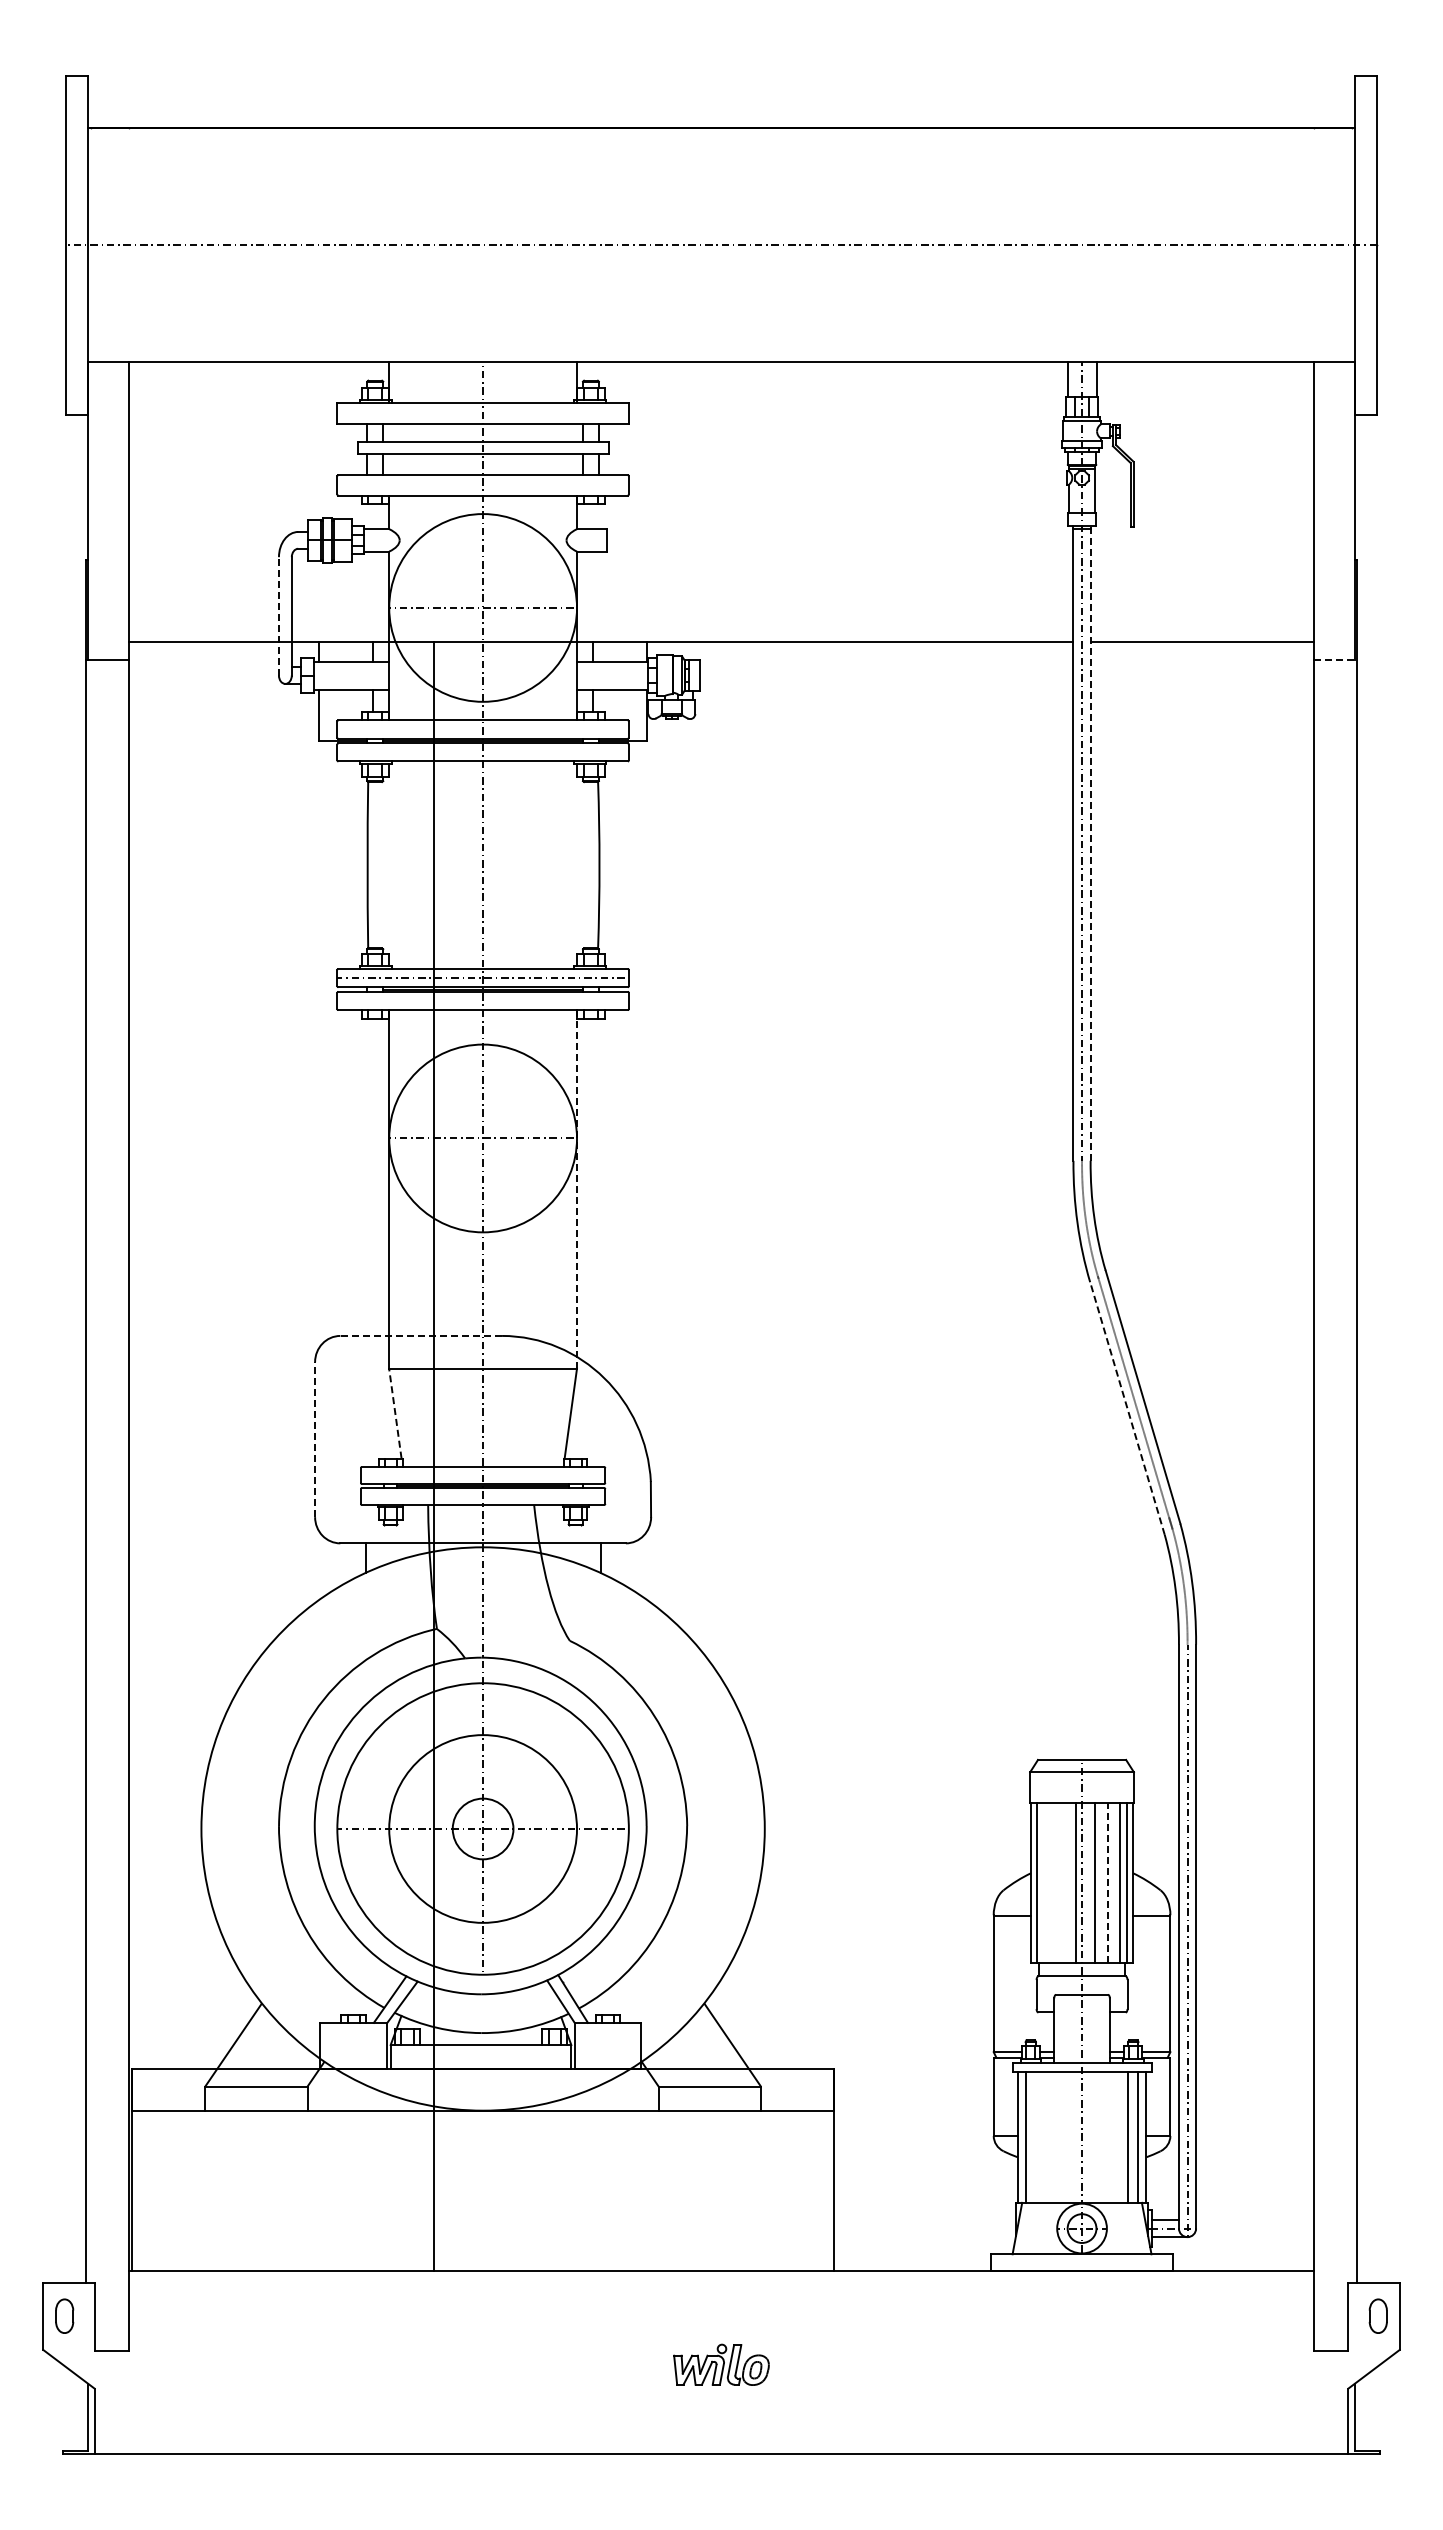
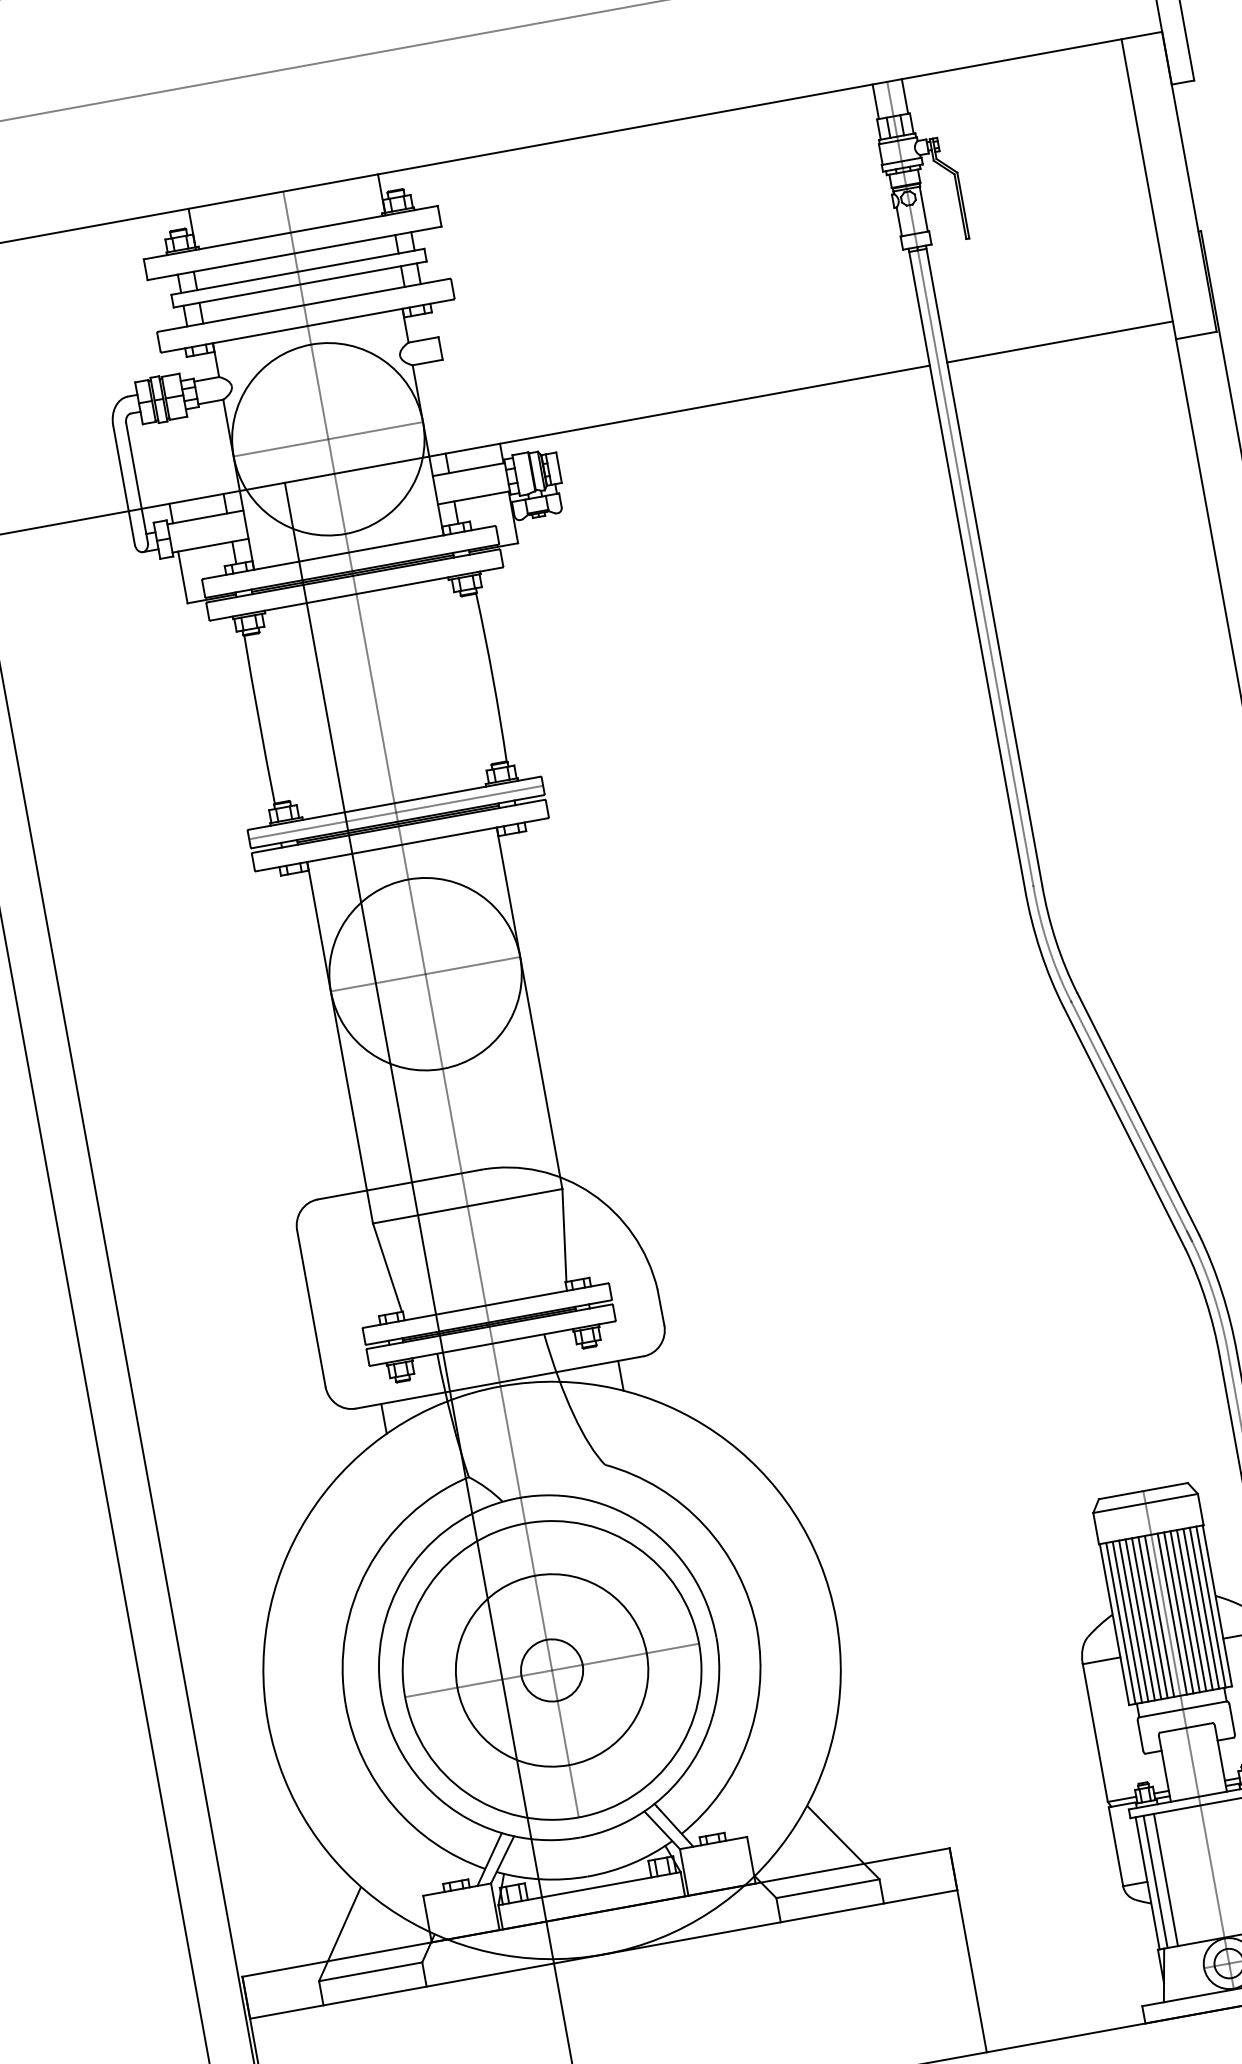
line: (278, 615) -> (123, 484), dashed -> solid
line: (1335, 659) -> (1197, 335), dashed -> solid
line: (1090, 843) -> (983, 565), dashed -> solid
line: (577, 1189) -> (530, 1008), dashed -> solid
line: (421, 1335) -> (399, 1184), dashed -> solid
line: (1127, 1408) -> (1124, 1128), dashed -> solid
line: (395, 1413) -> (387, 1267), dashed -> solid
line: (315, 1439) -> (311, 1308), dashed -> solid
line: (1043, 1882) -> (1126, 1621), added
line: (1050, 1882) -> (1133, 1620), added
line: (1056, 1882) -> (1140, 1619), added
line: (1062, 1882) -> (1146, 1618), added
line: (1069, 1882) -> (1153, 1616), added
line: (1088, 1882) -> (1172, 1613), added
line: (1101, 1882) -> (1185, 1611), added
line: (1113, 1882) -> (1197, 1608), added
line: (1107, 1883) -> (1191, 1611), dashed -> solid
line: (1035, 2136) -> (1165, 1879), added

